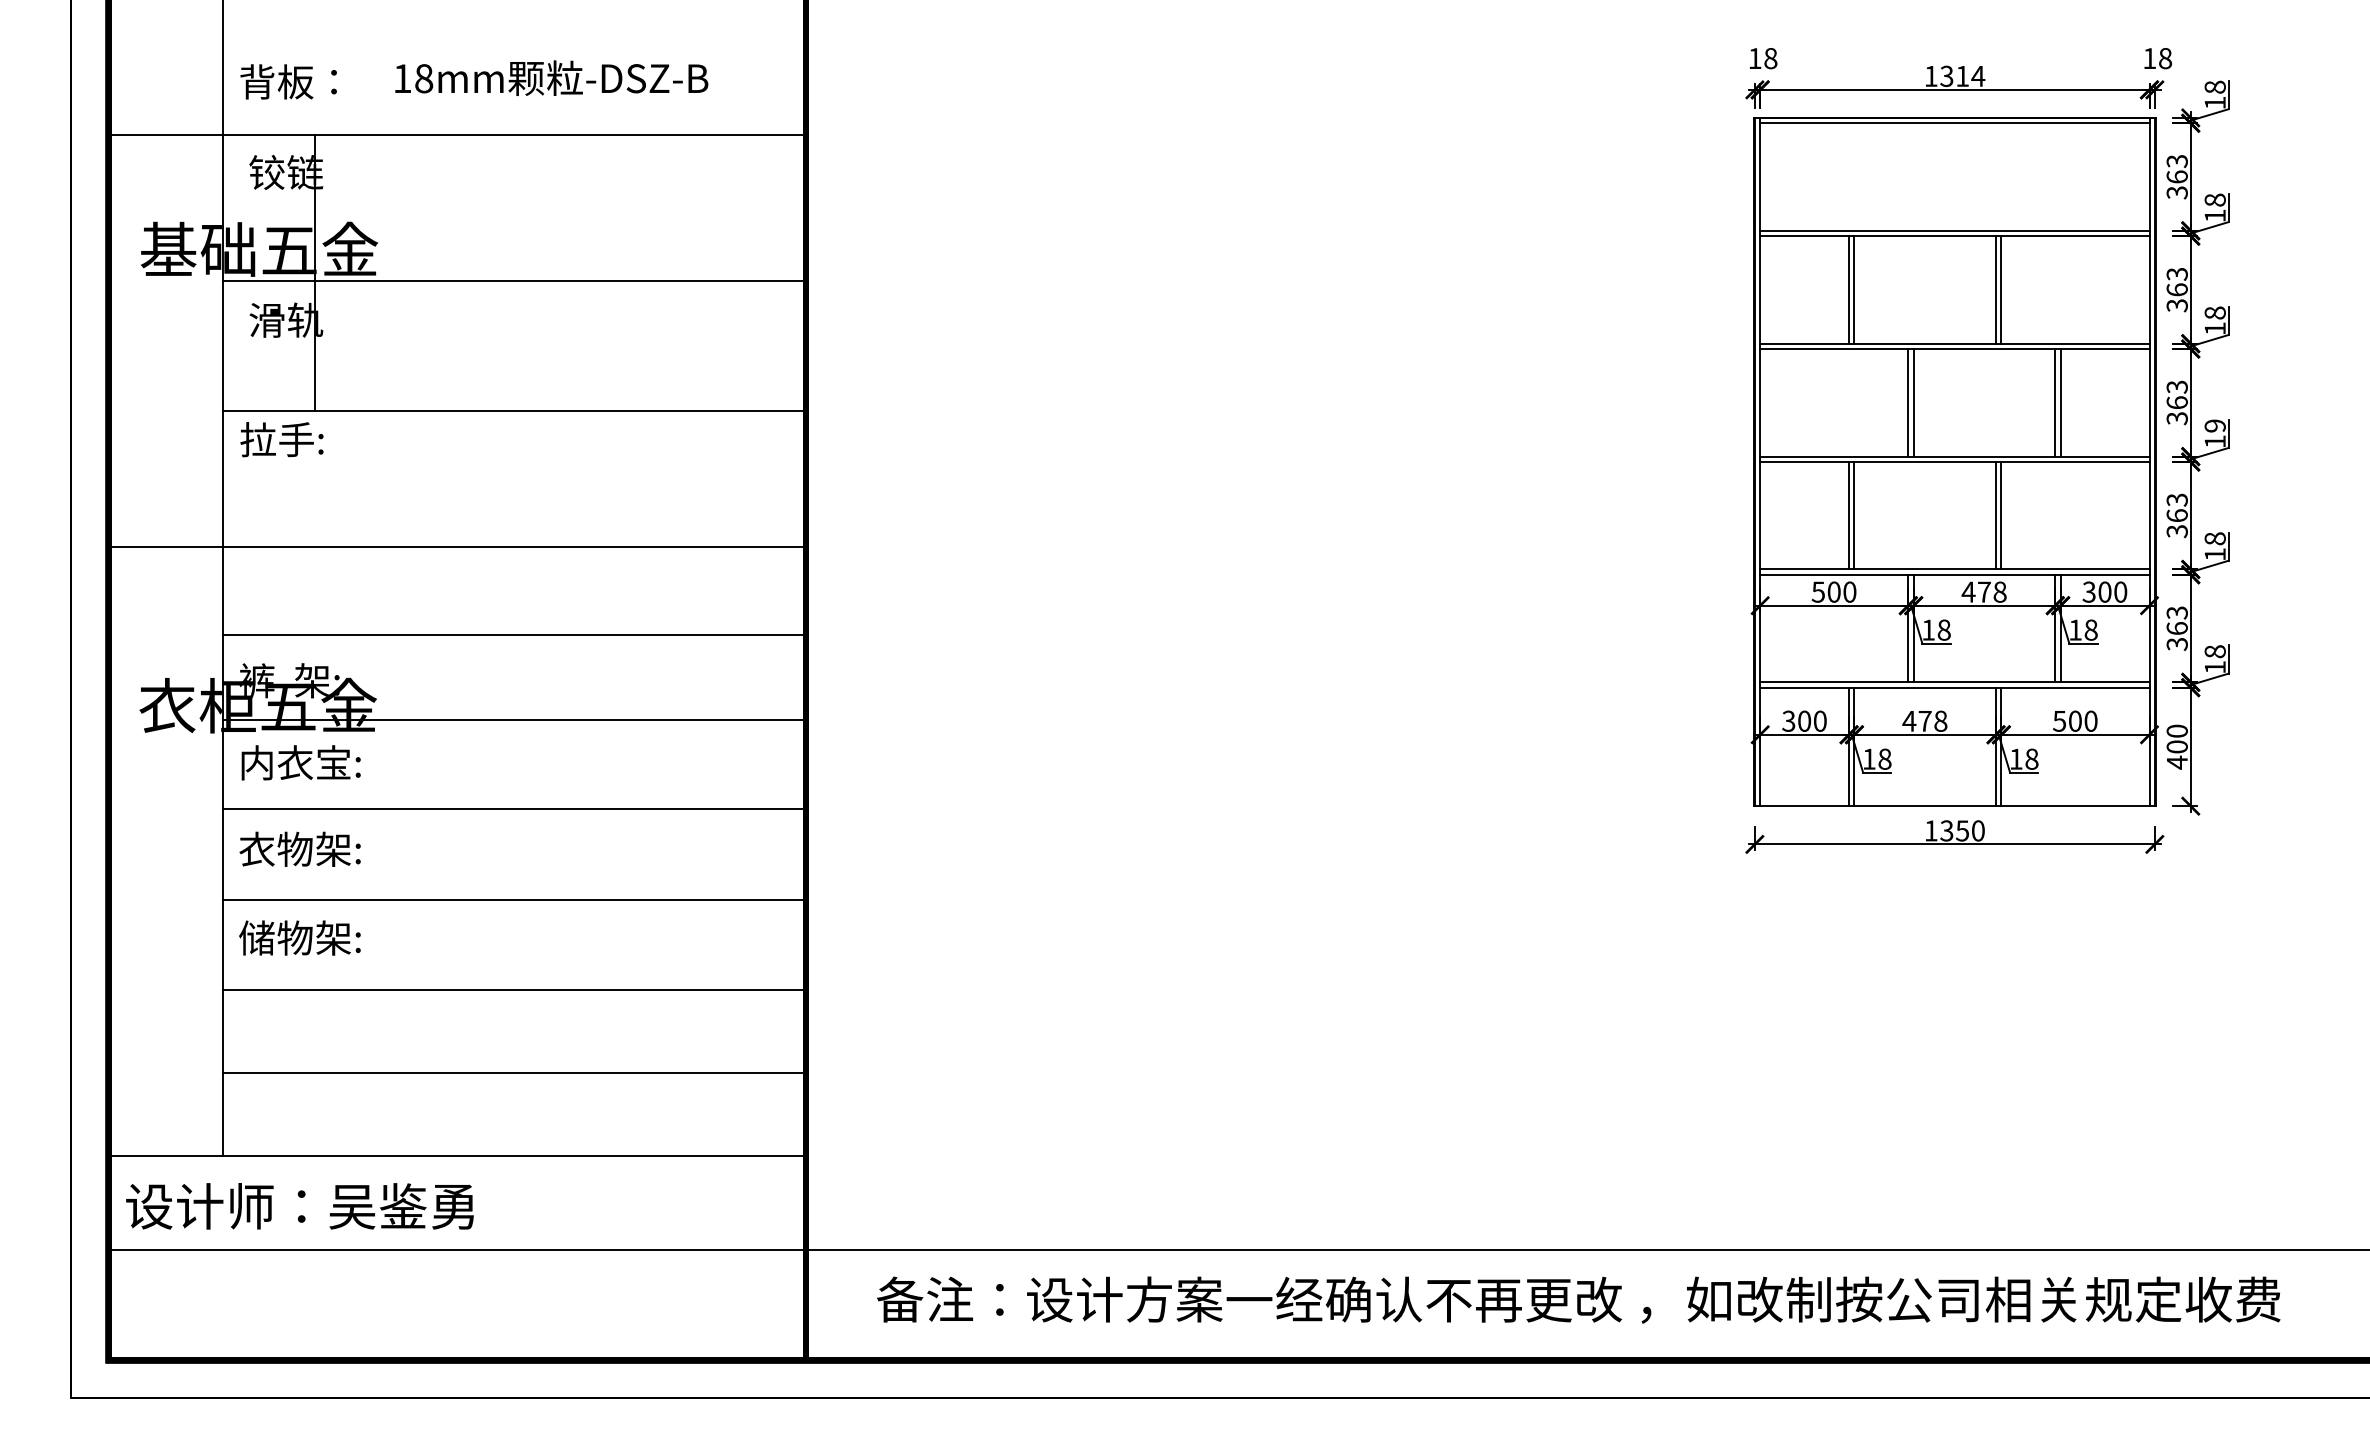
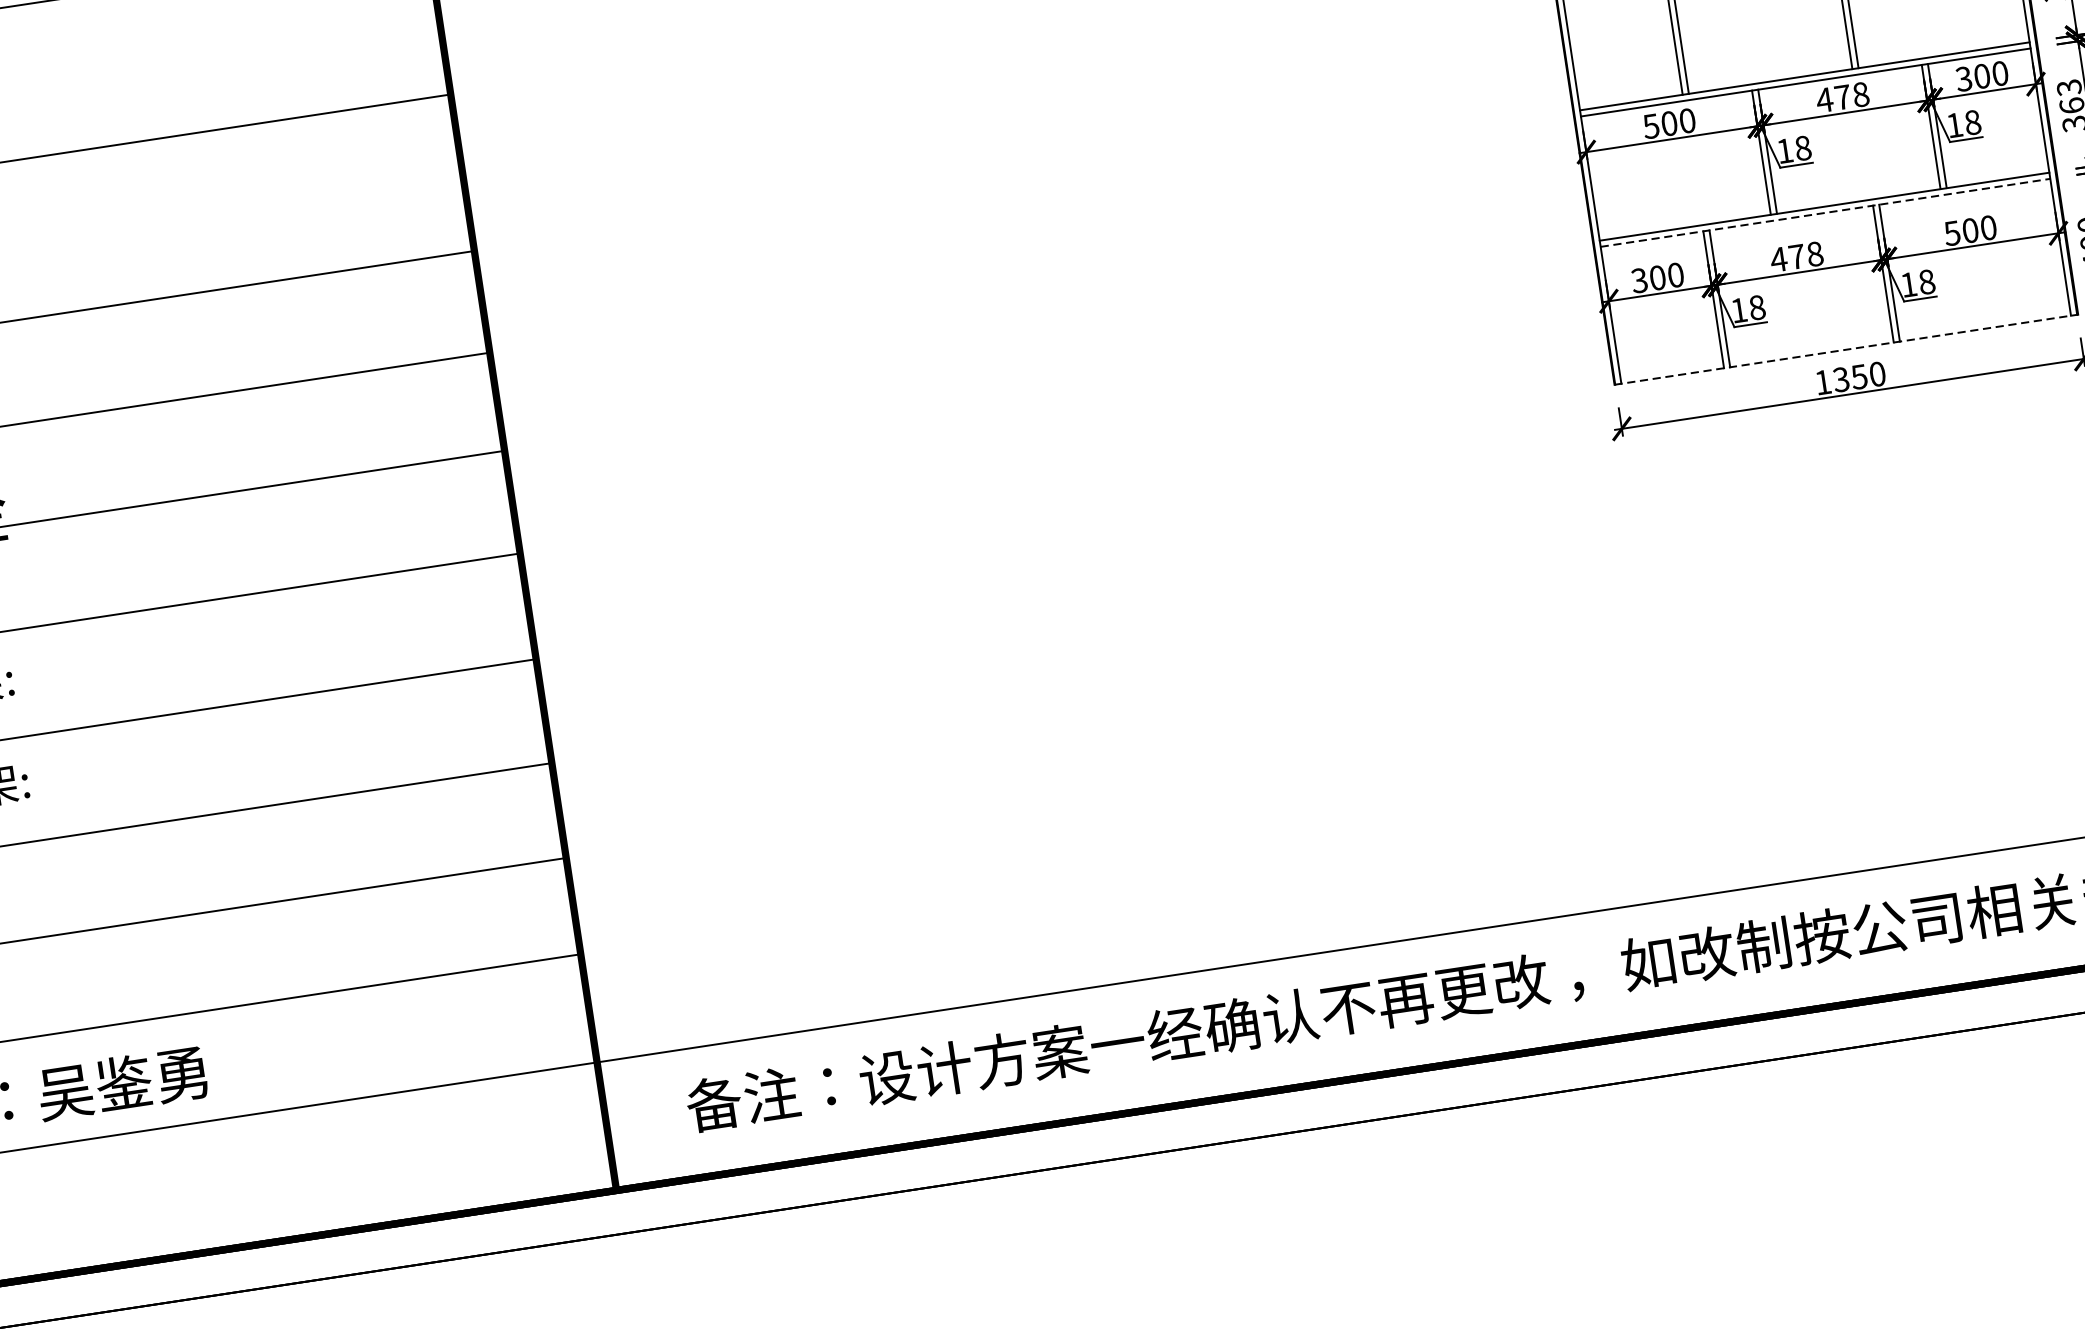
line: (1954, 687) -> (1825, 212), solid -> dashed
line: (1955, 806) -> (1846, 350), solid -> dashed

